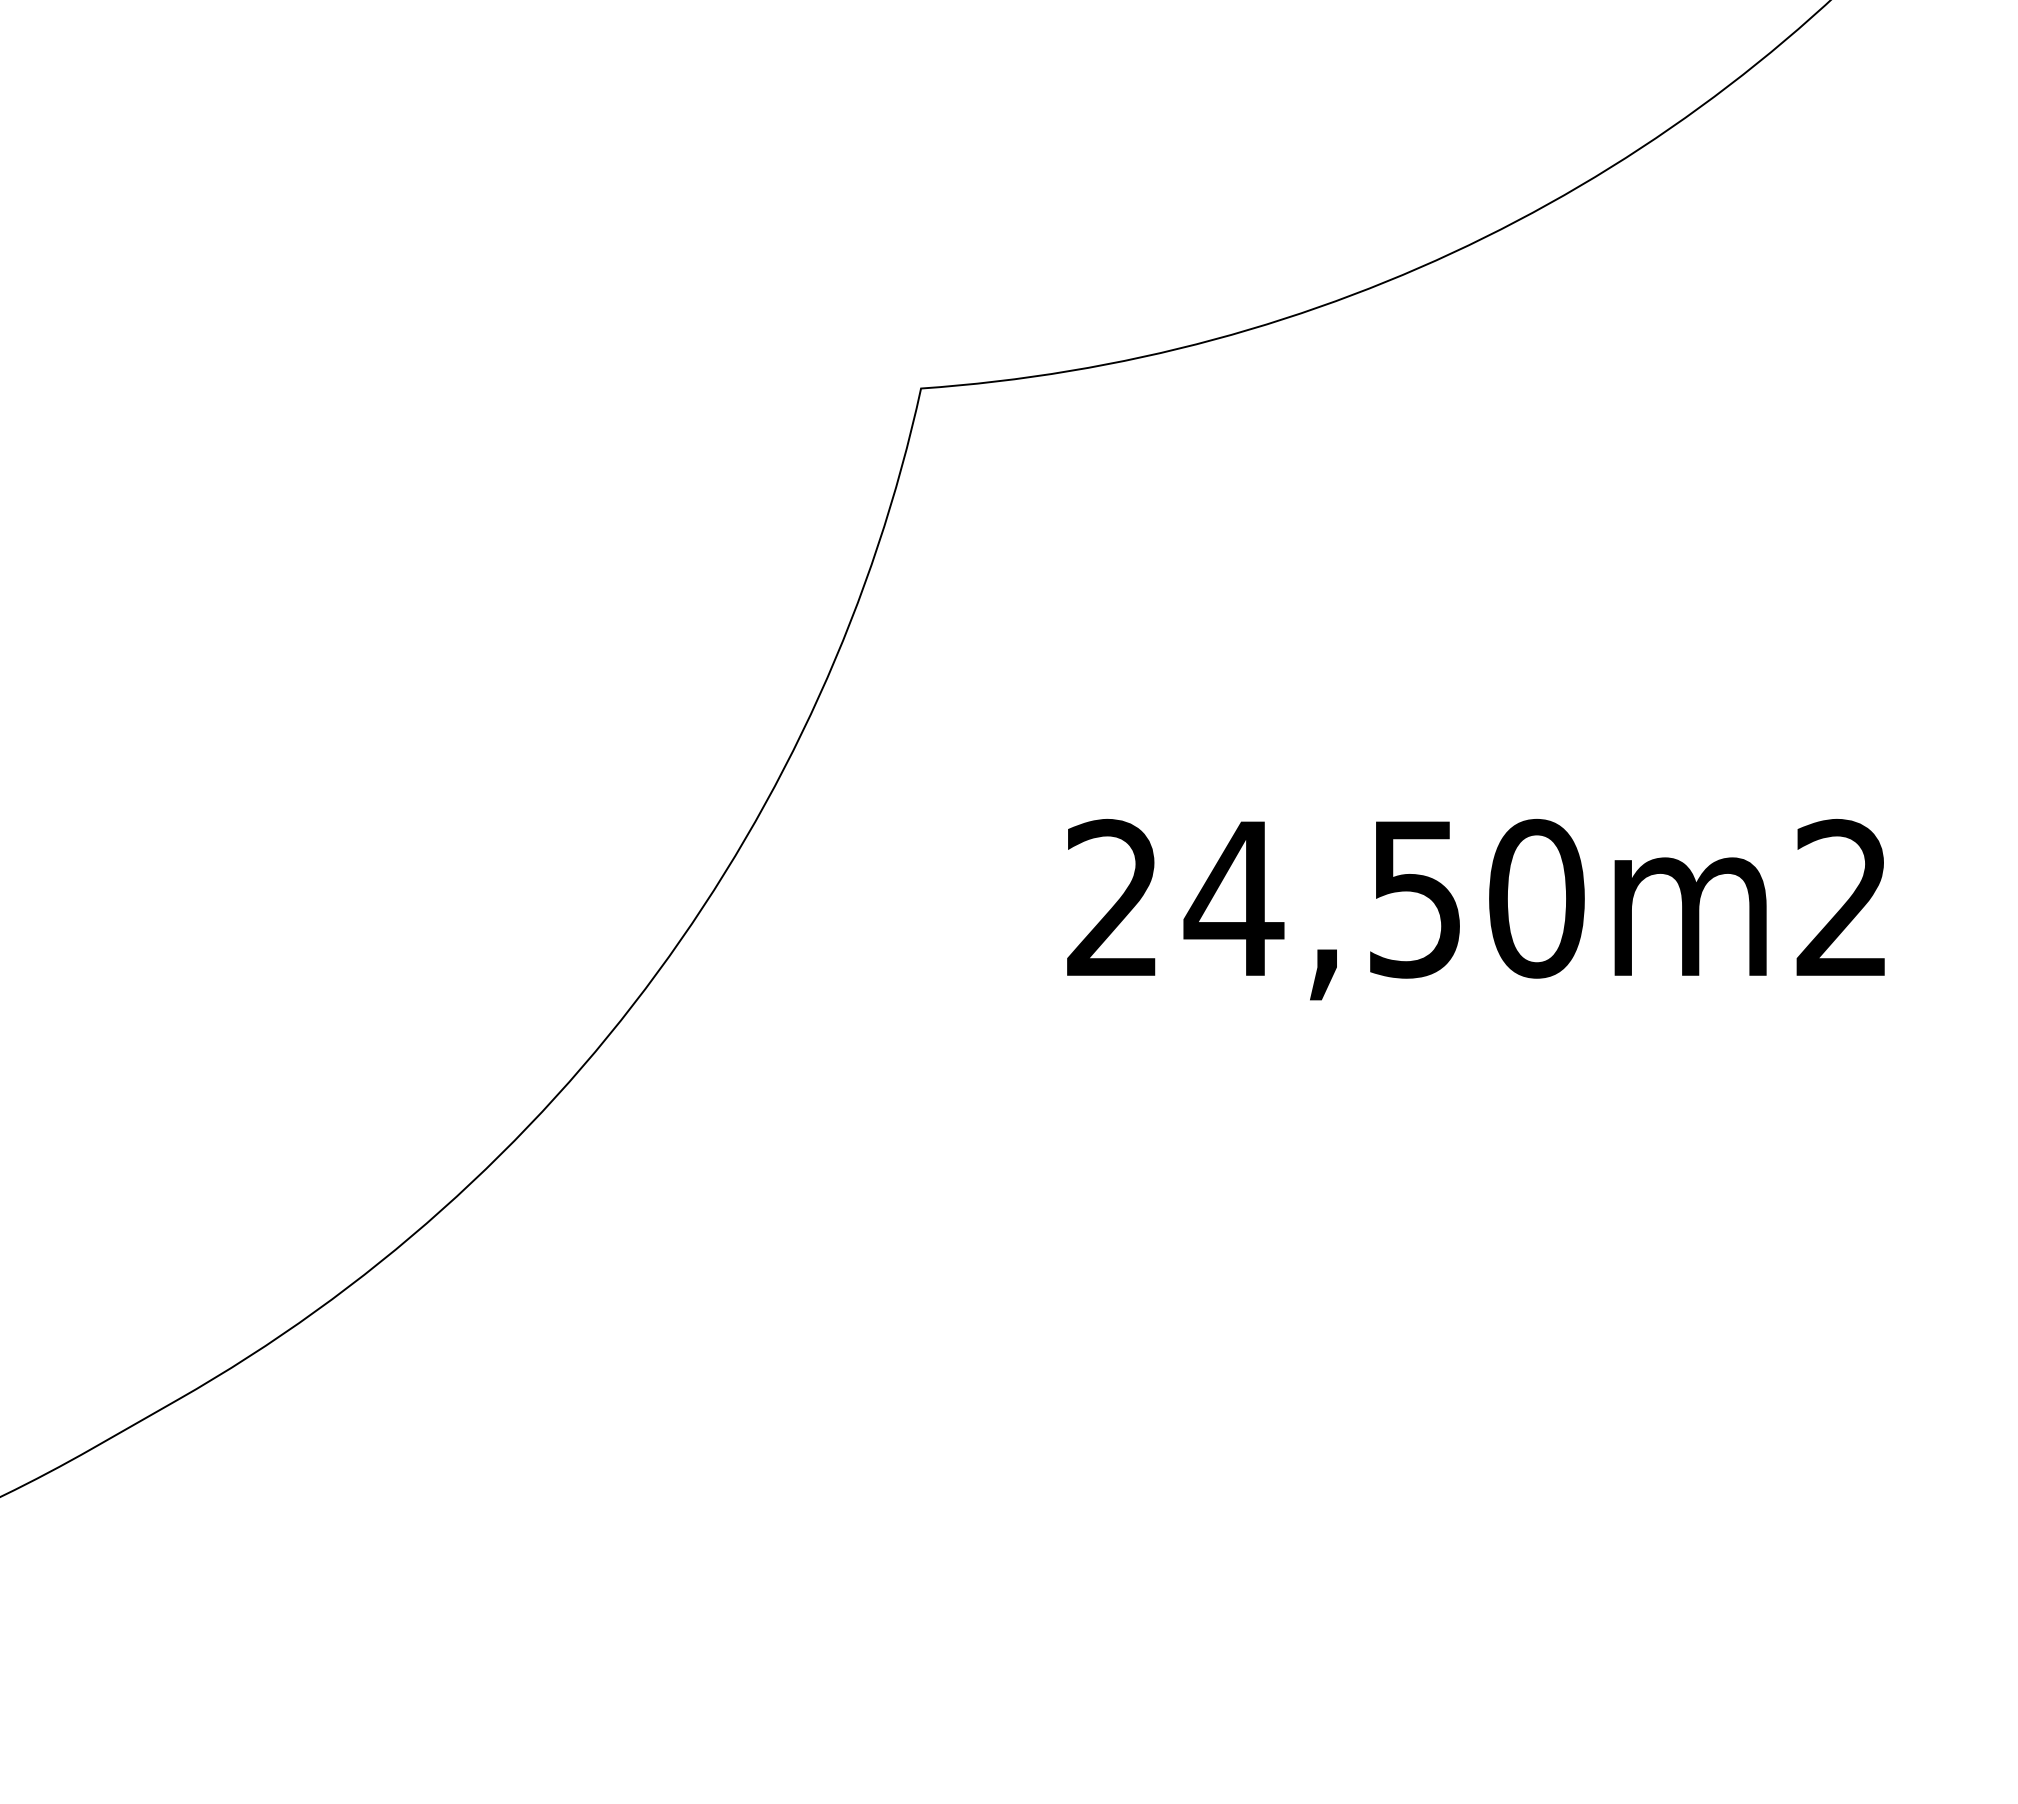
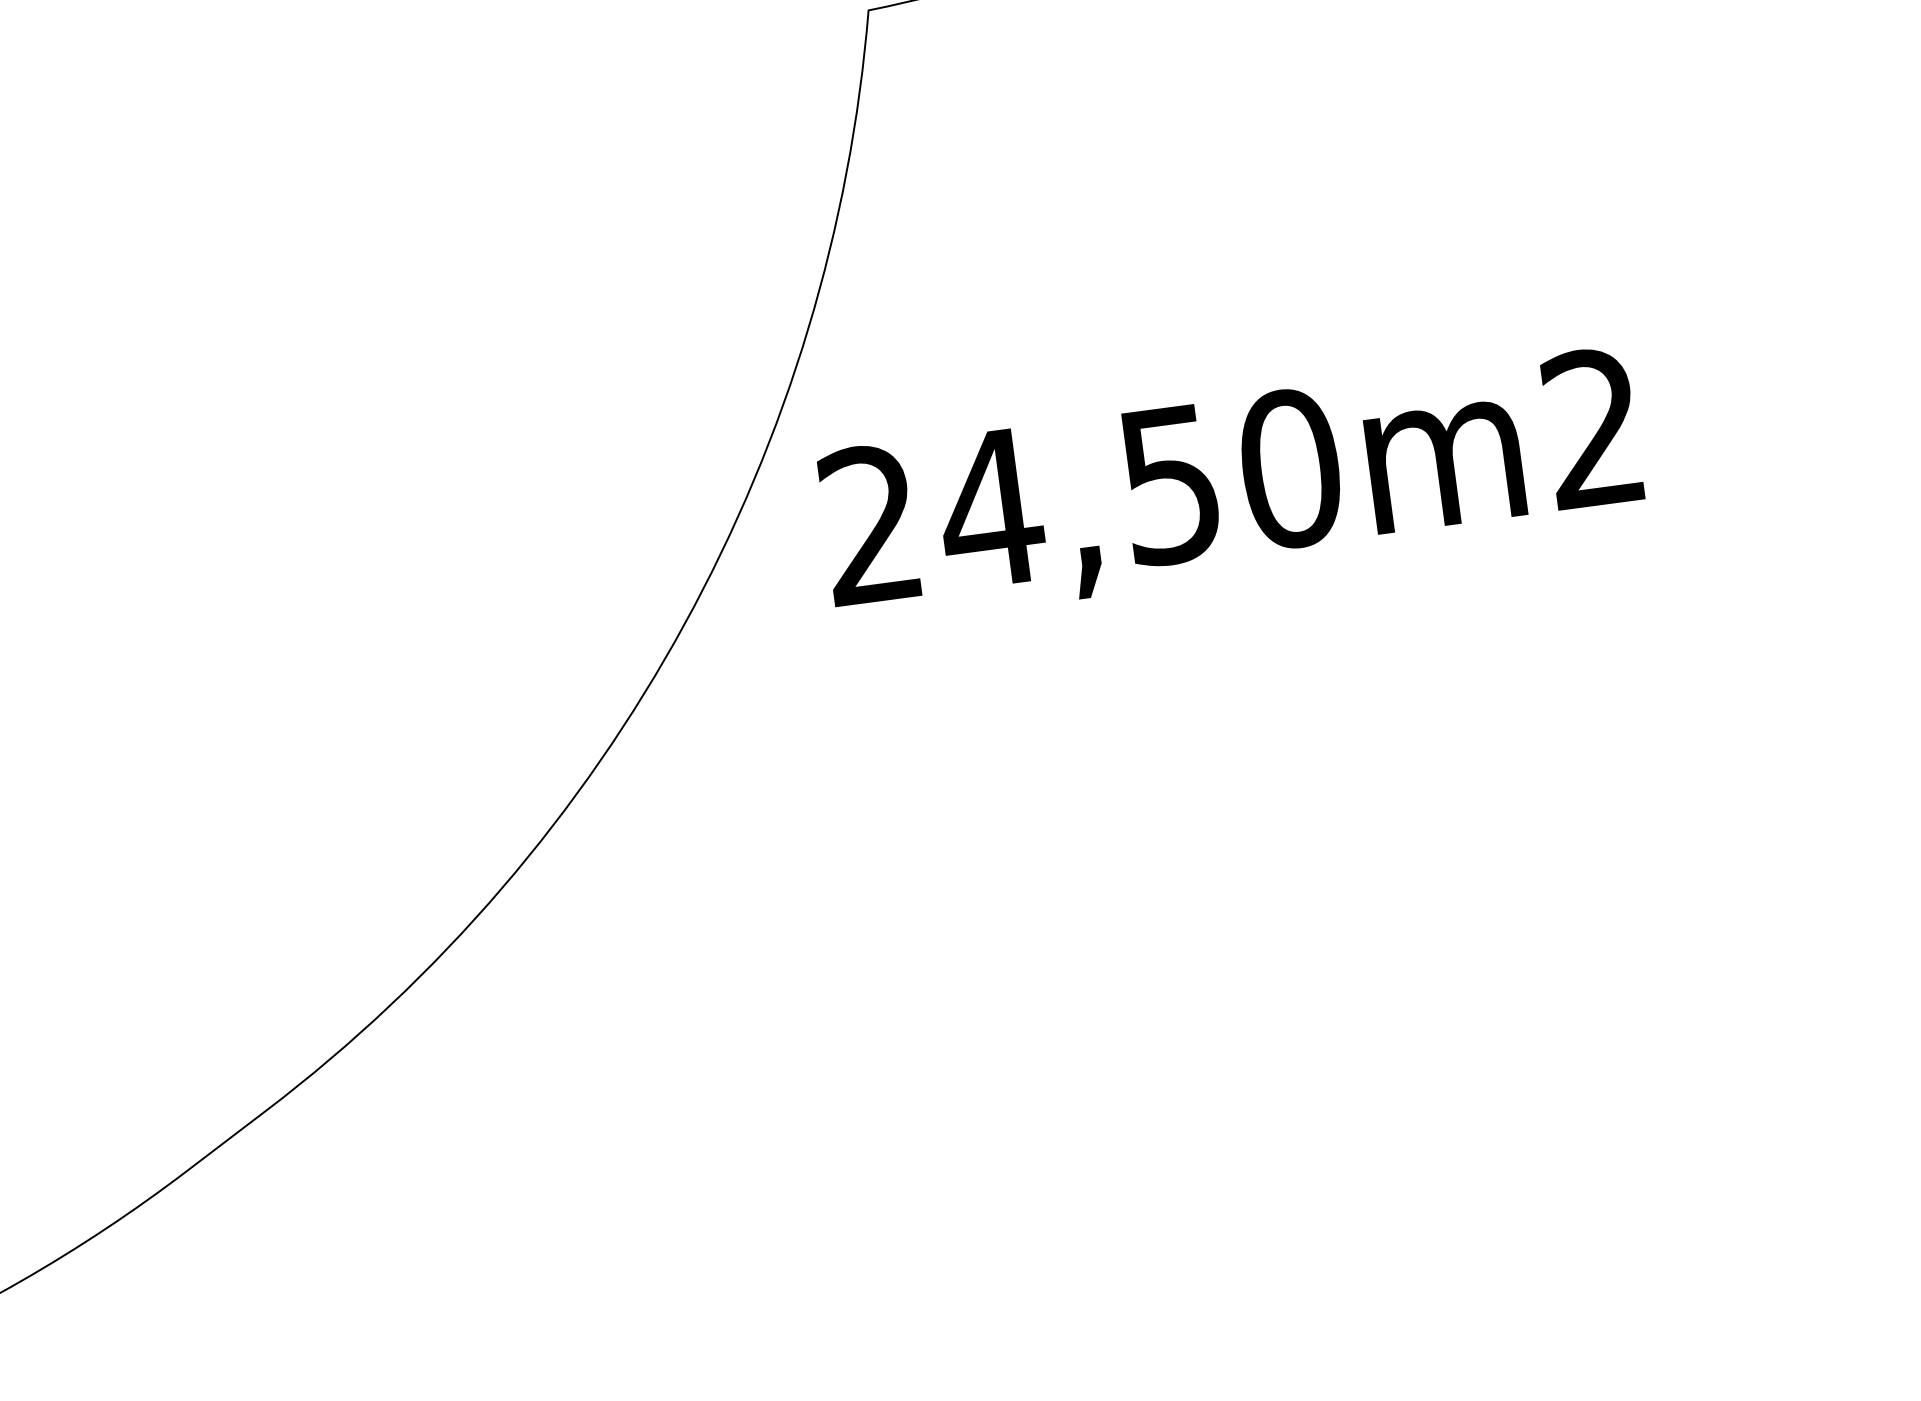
text: (1475, 909) -> (1231, 487), moved

